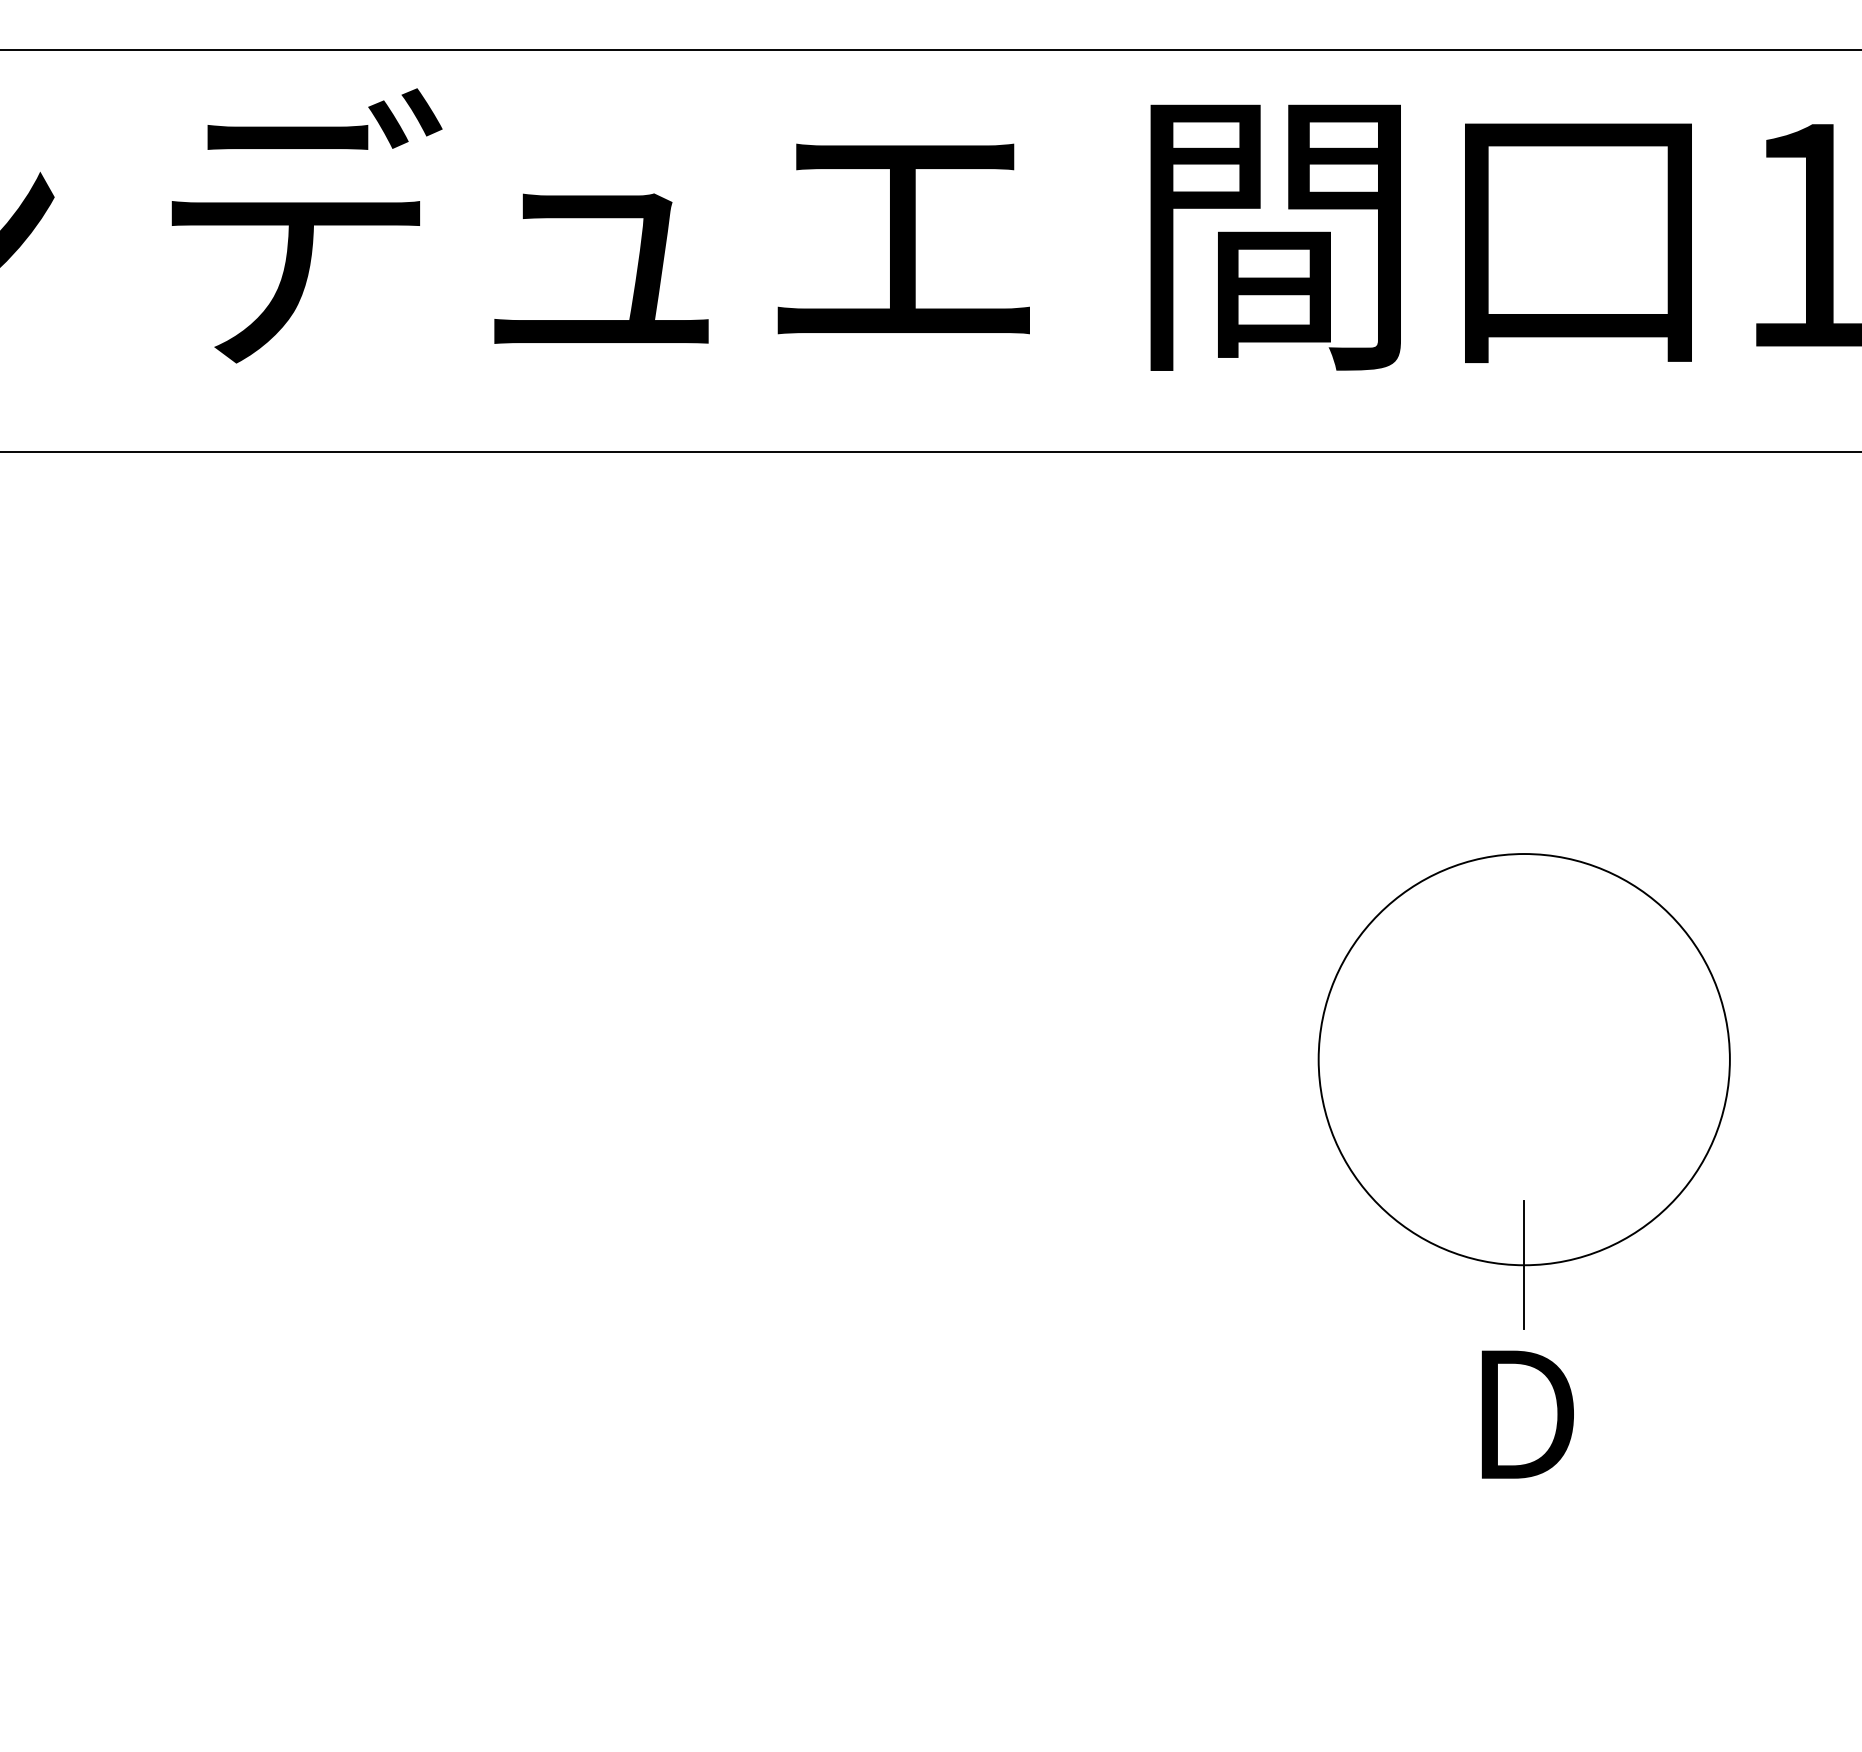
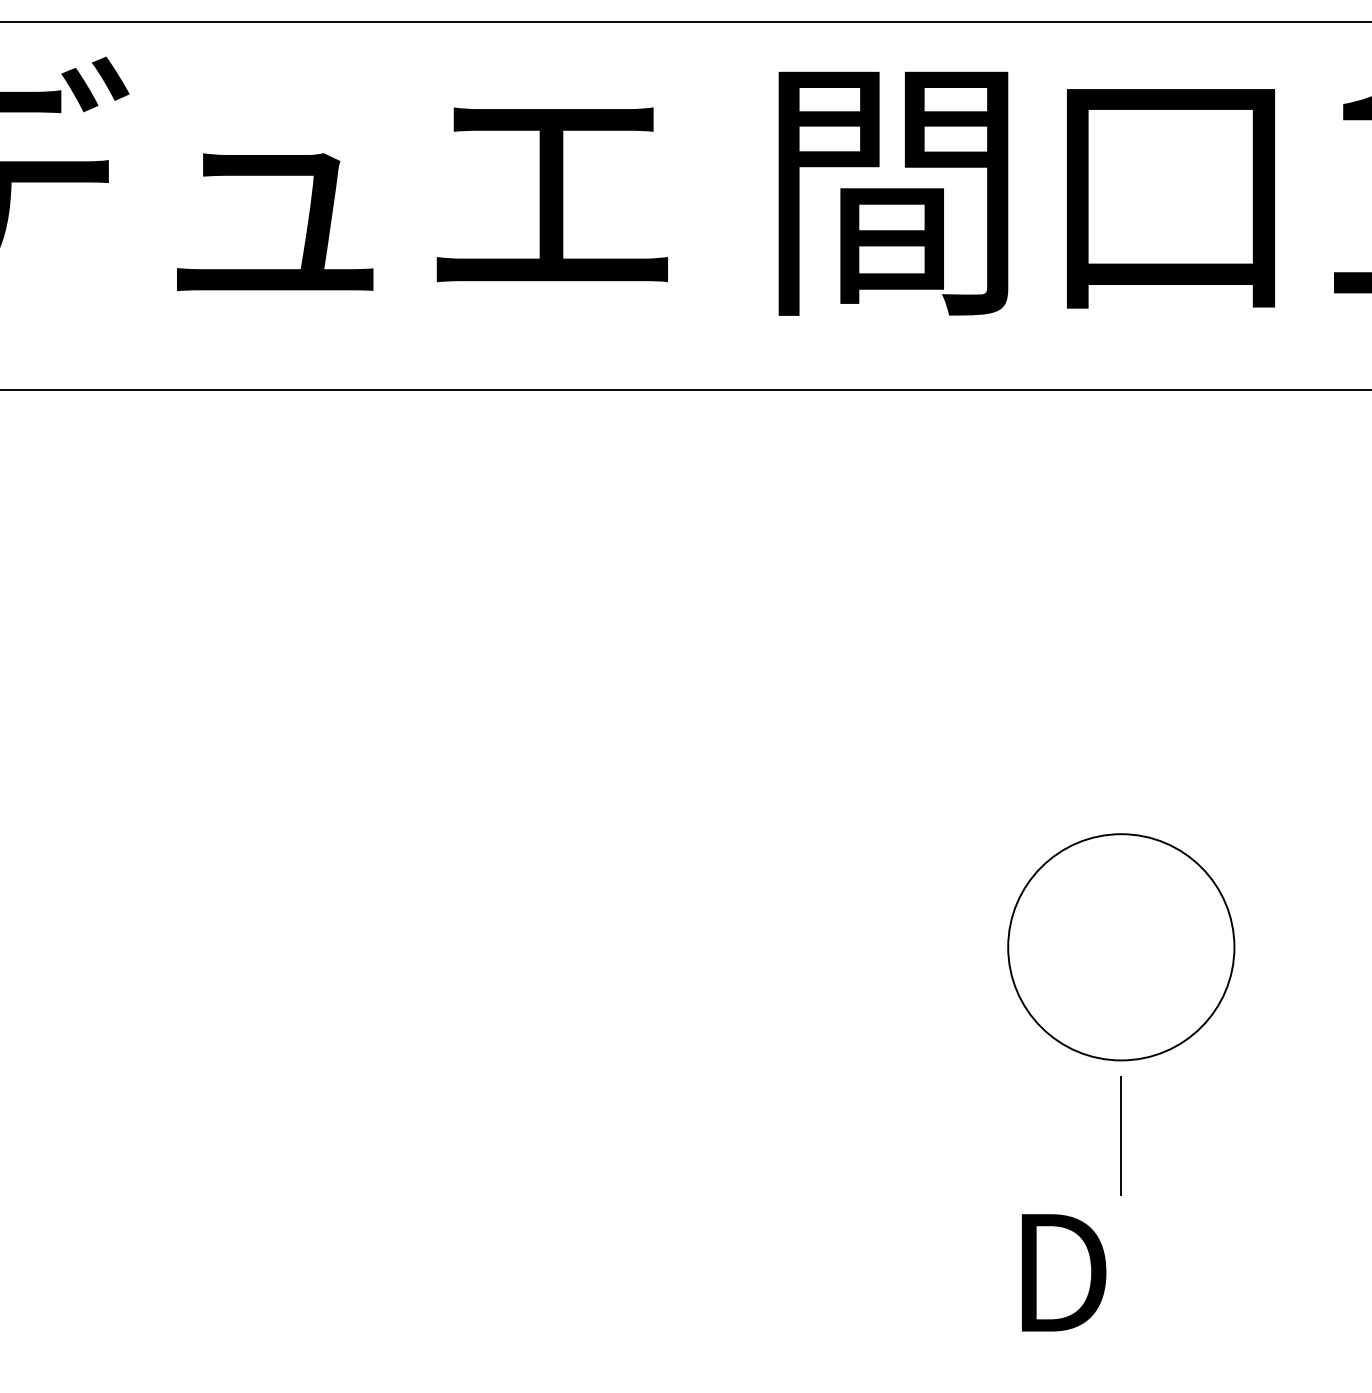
circle: (1523, 1059) -> (1120, 947), size x0.6
text: (1527, 1414) -> (1063, 1272), moved

